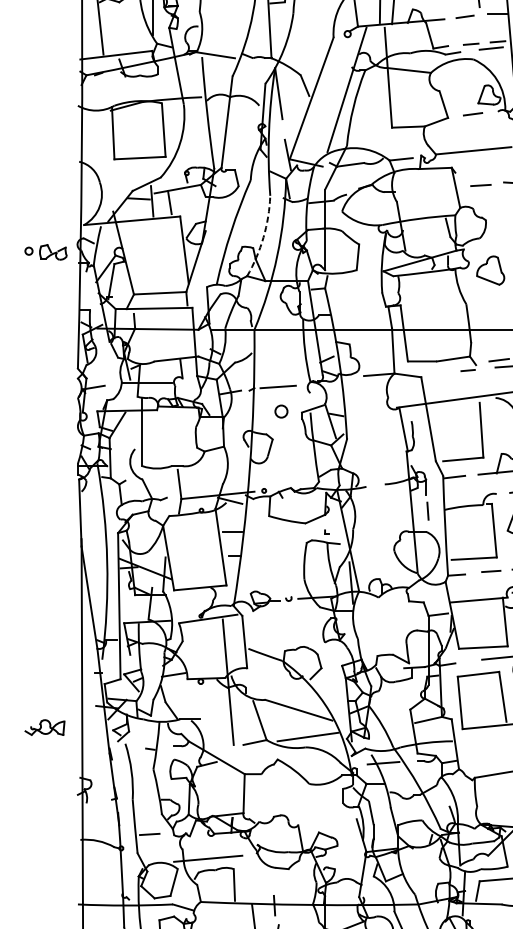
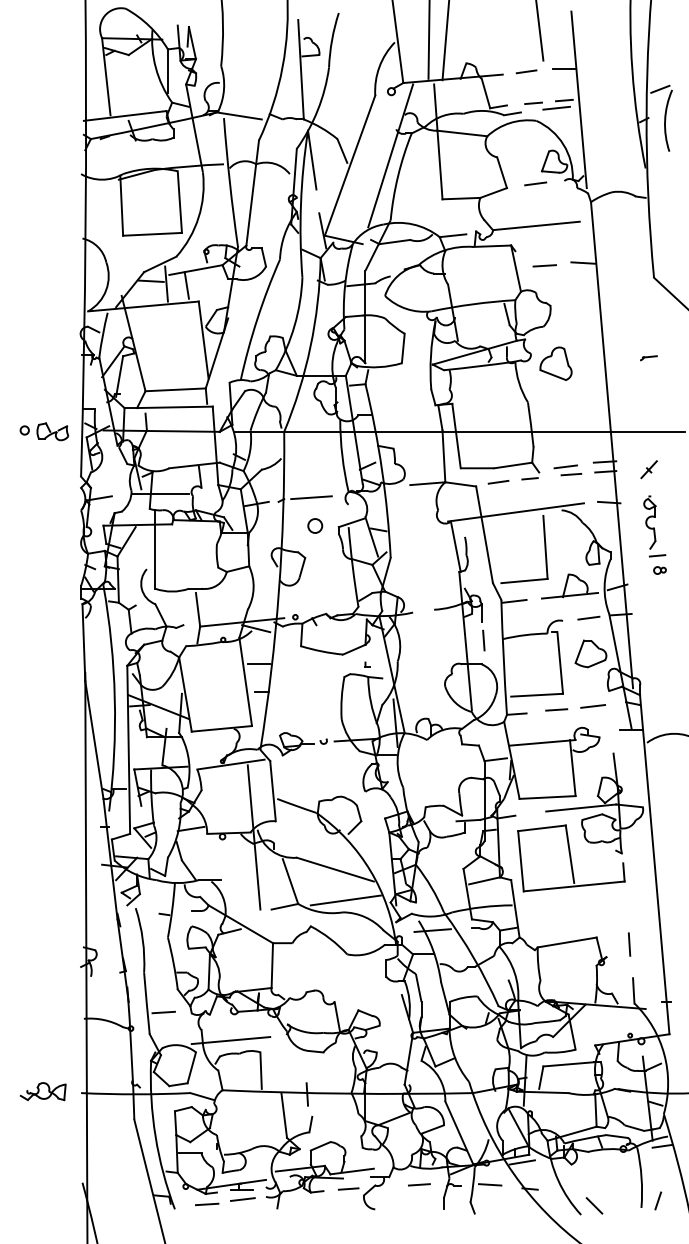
arc: (263, 237) -> (294, 325), dashed -> solid
part: (46, 252) -> (44, 431), moved
line: (440, 373) -> (498, 482), added
part: (44, 727) -> (42, 1091), moved

